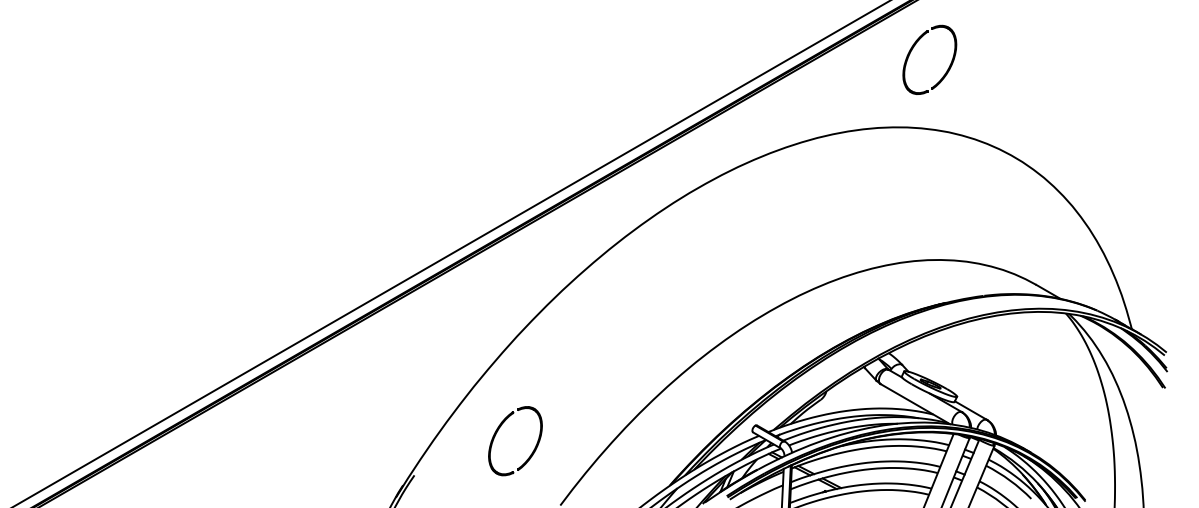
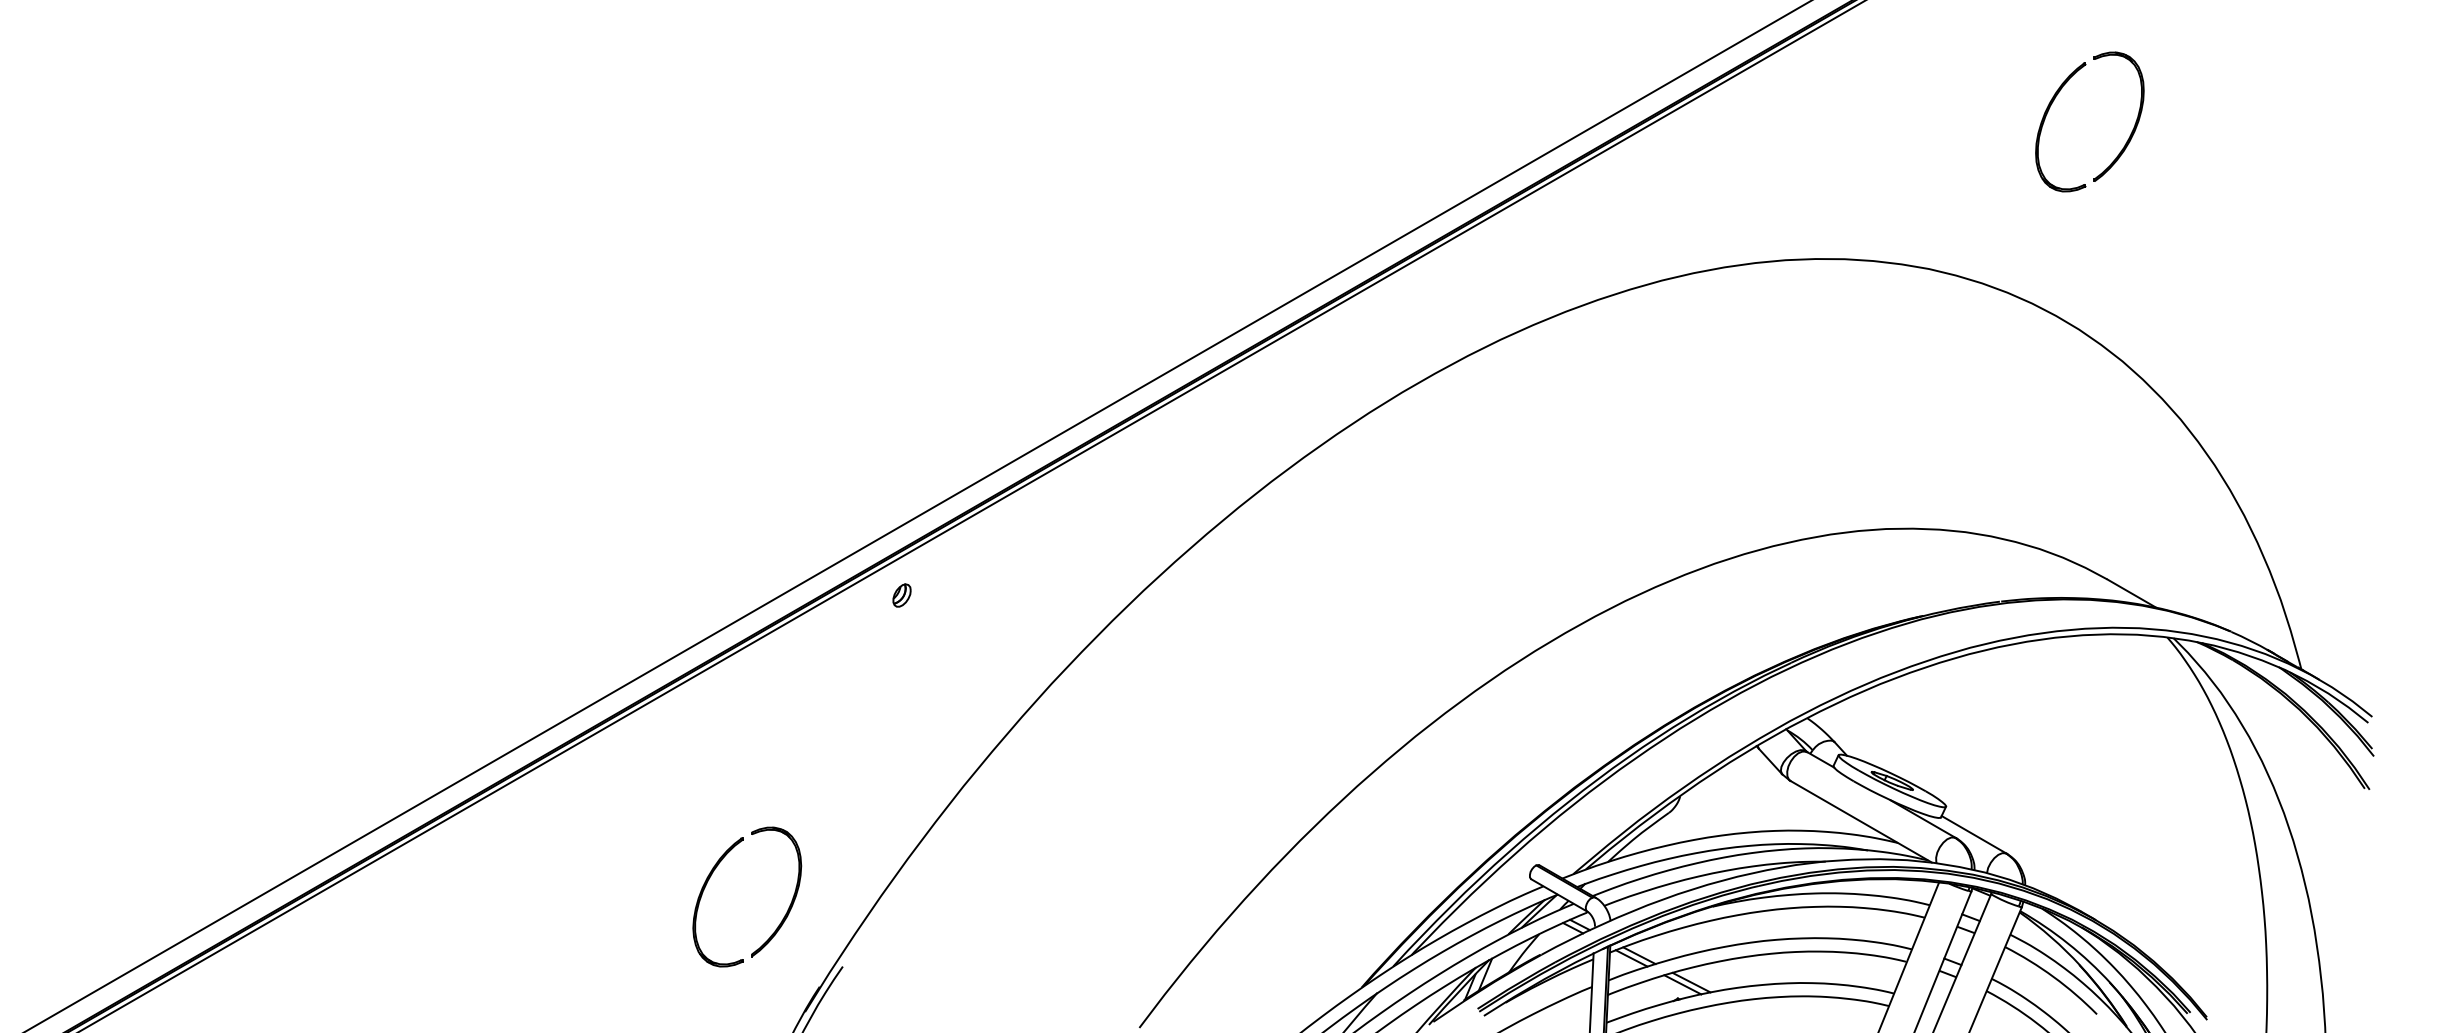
part: (912, 50) -> (2054, 102), moved
part: (443, 292) -> (901, 594), added
part: (533, 449) -> (783, 913), moved

